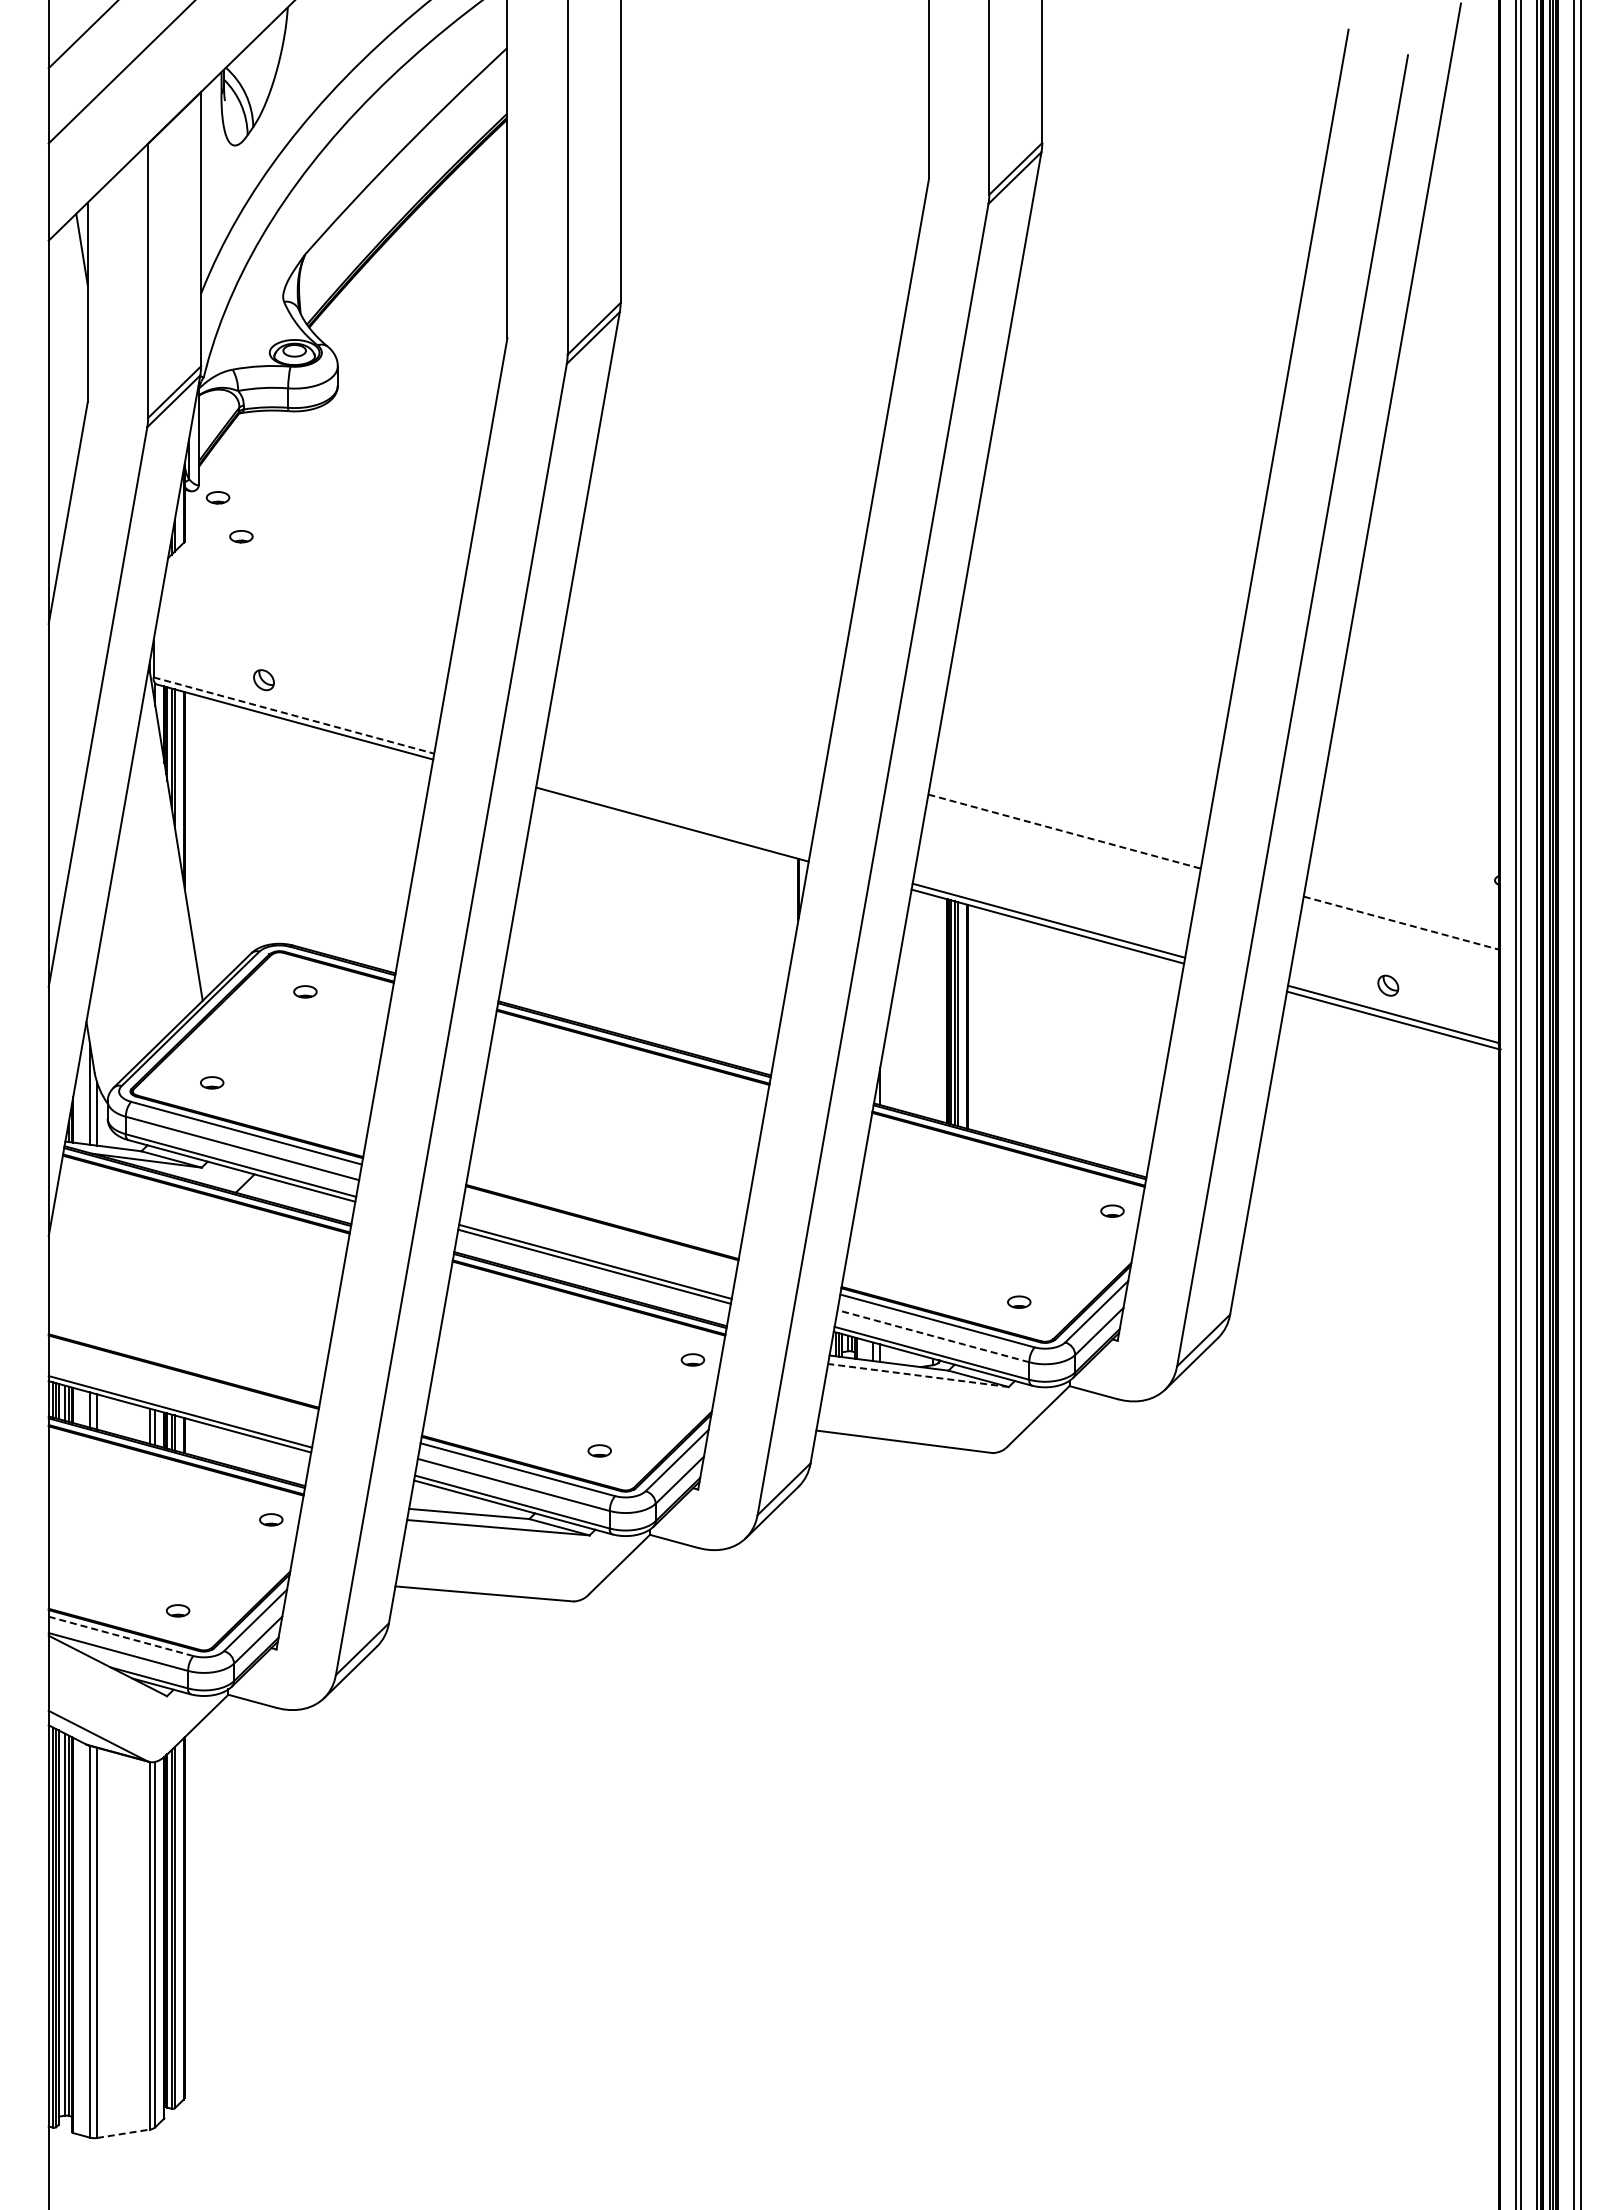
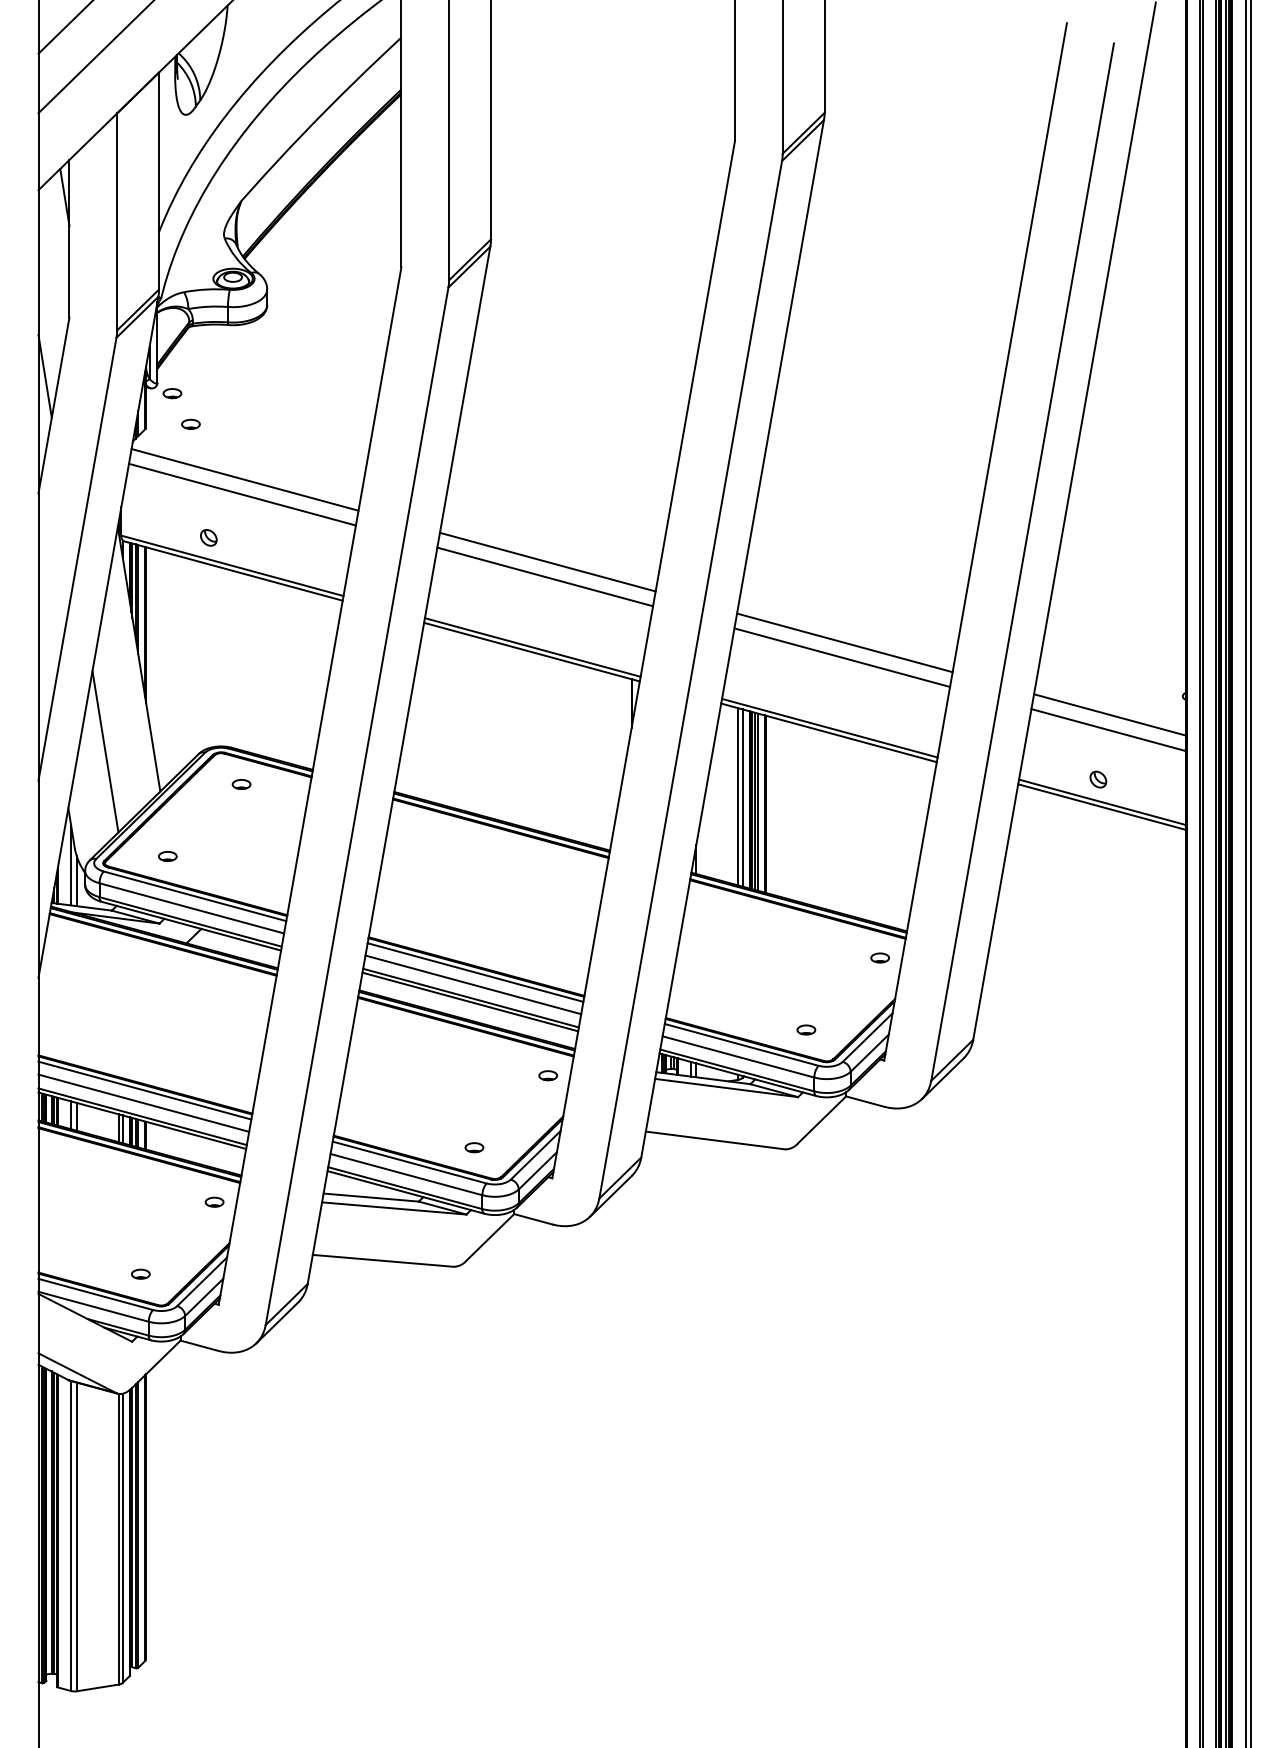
line: (56, 475) -> (44, 375), added
line: (309, 606) -> (244, 479), added
line: (306, 625) -> (242, 494), added
line: (692, 710) -> (547, 561), added
line: (294, 715) -> (232, 565), dashed -> solid
line: (688, 729) -> (544, 576), added
line: (1067, 812) -> (844, 642), added
line: (673, 818) -> (532, 647), added
line: (1065, 831) -> (842, 657), dashed -> solid
line: (1403, 903) -> (1110, 714), added
line: (1401, 923) -> (1108, 730), dashed -> solid
line: (132, 950) -> (104, 751), added
line: (933, 1007) -> (738, 796), added
line: (938, 1008) -> (742, 797), added
line: (600, 1229) -> (475, 972), added
line: (598, 1245) -> (473, 985), added
line: (932, 1336) -> (737, 1057), dashed -> solid
line: (917, 1375) -> (725, 1088), dashed -> solid
line: (182, 1378) -> (144, 1090), added
line: (181, 1394) -> (143, 1103), added
line: (121, 1636) -> (96, 1294), dashed -> solid
line: (123, 2133) -> (97, 1687), dashed -> solid

